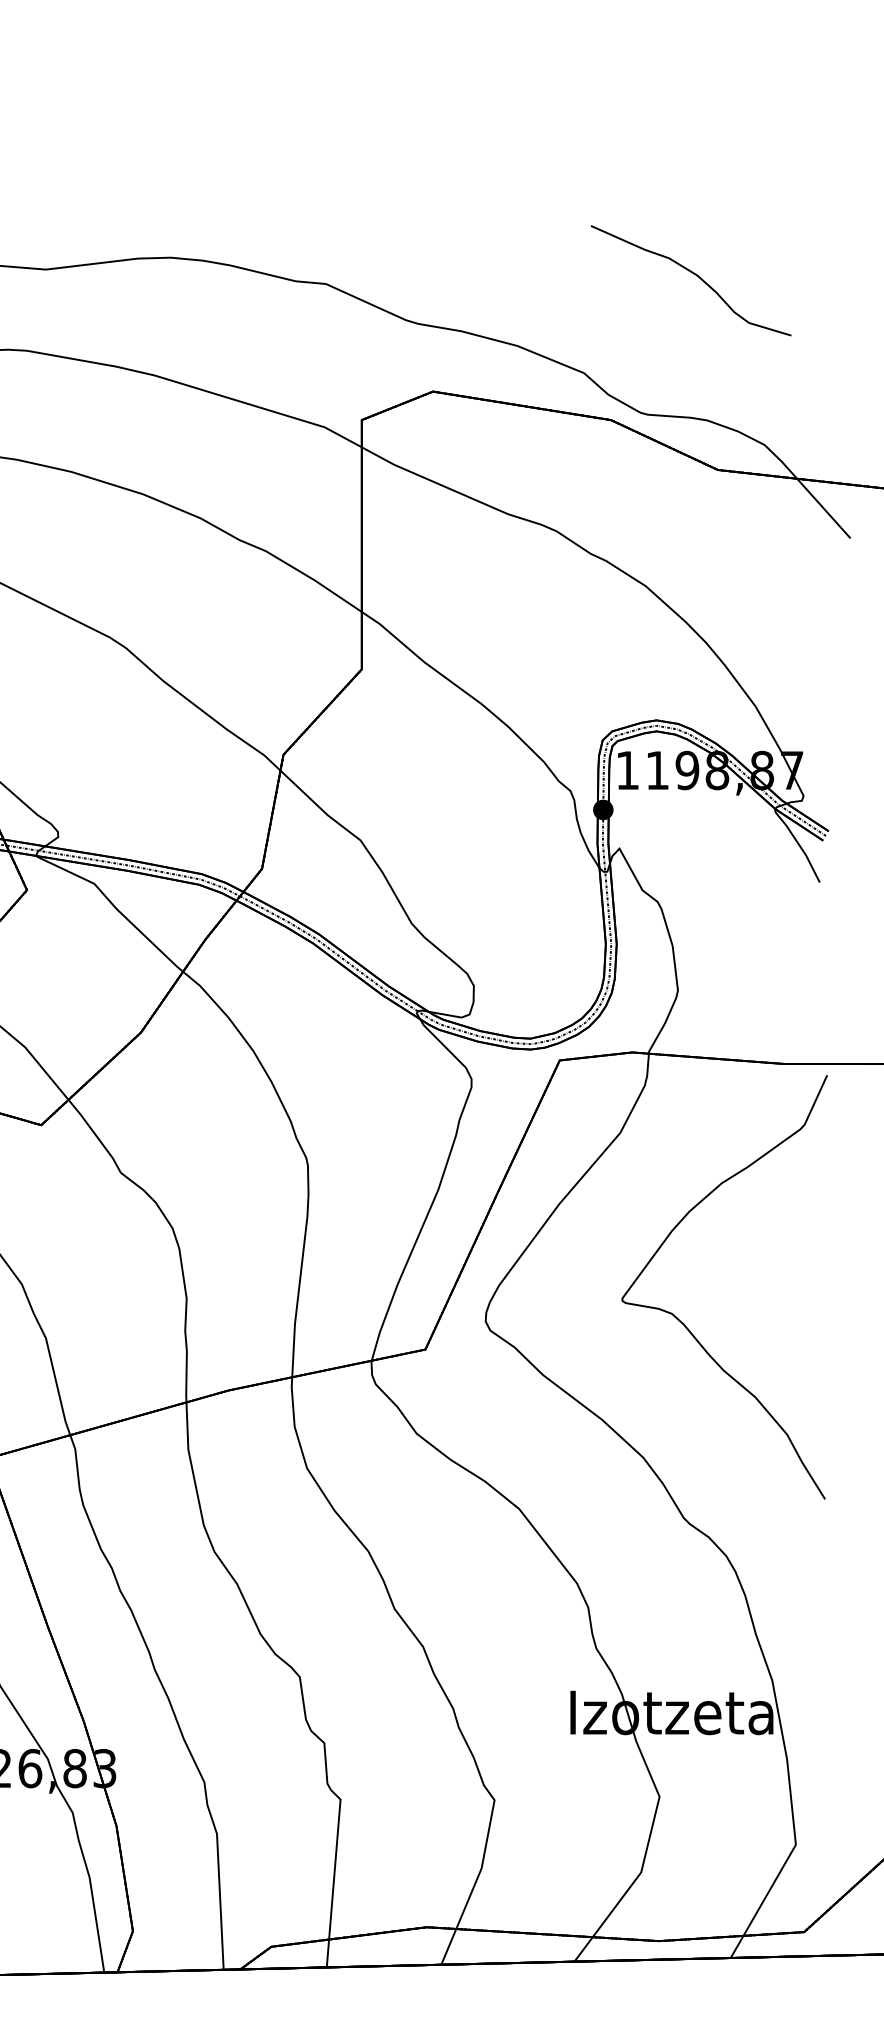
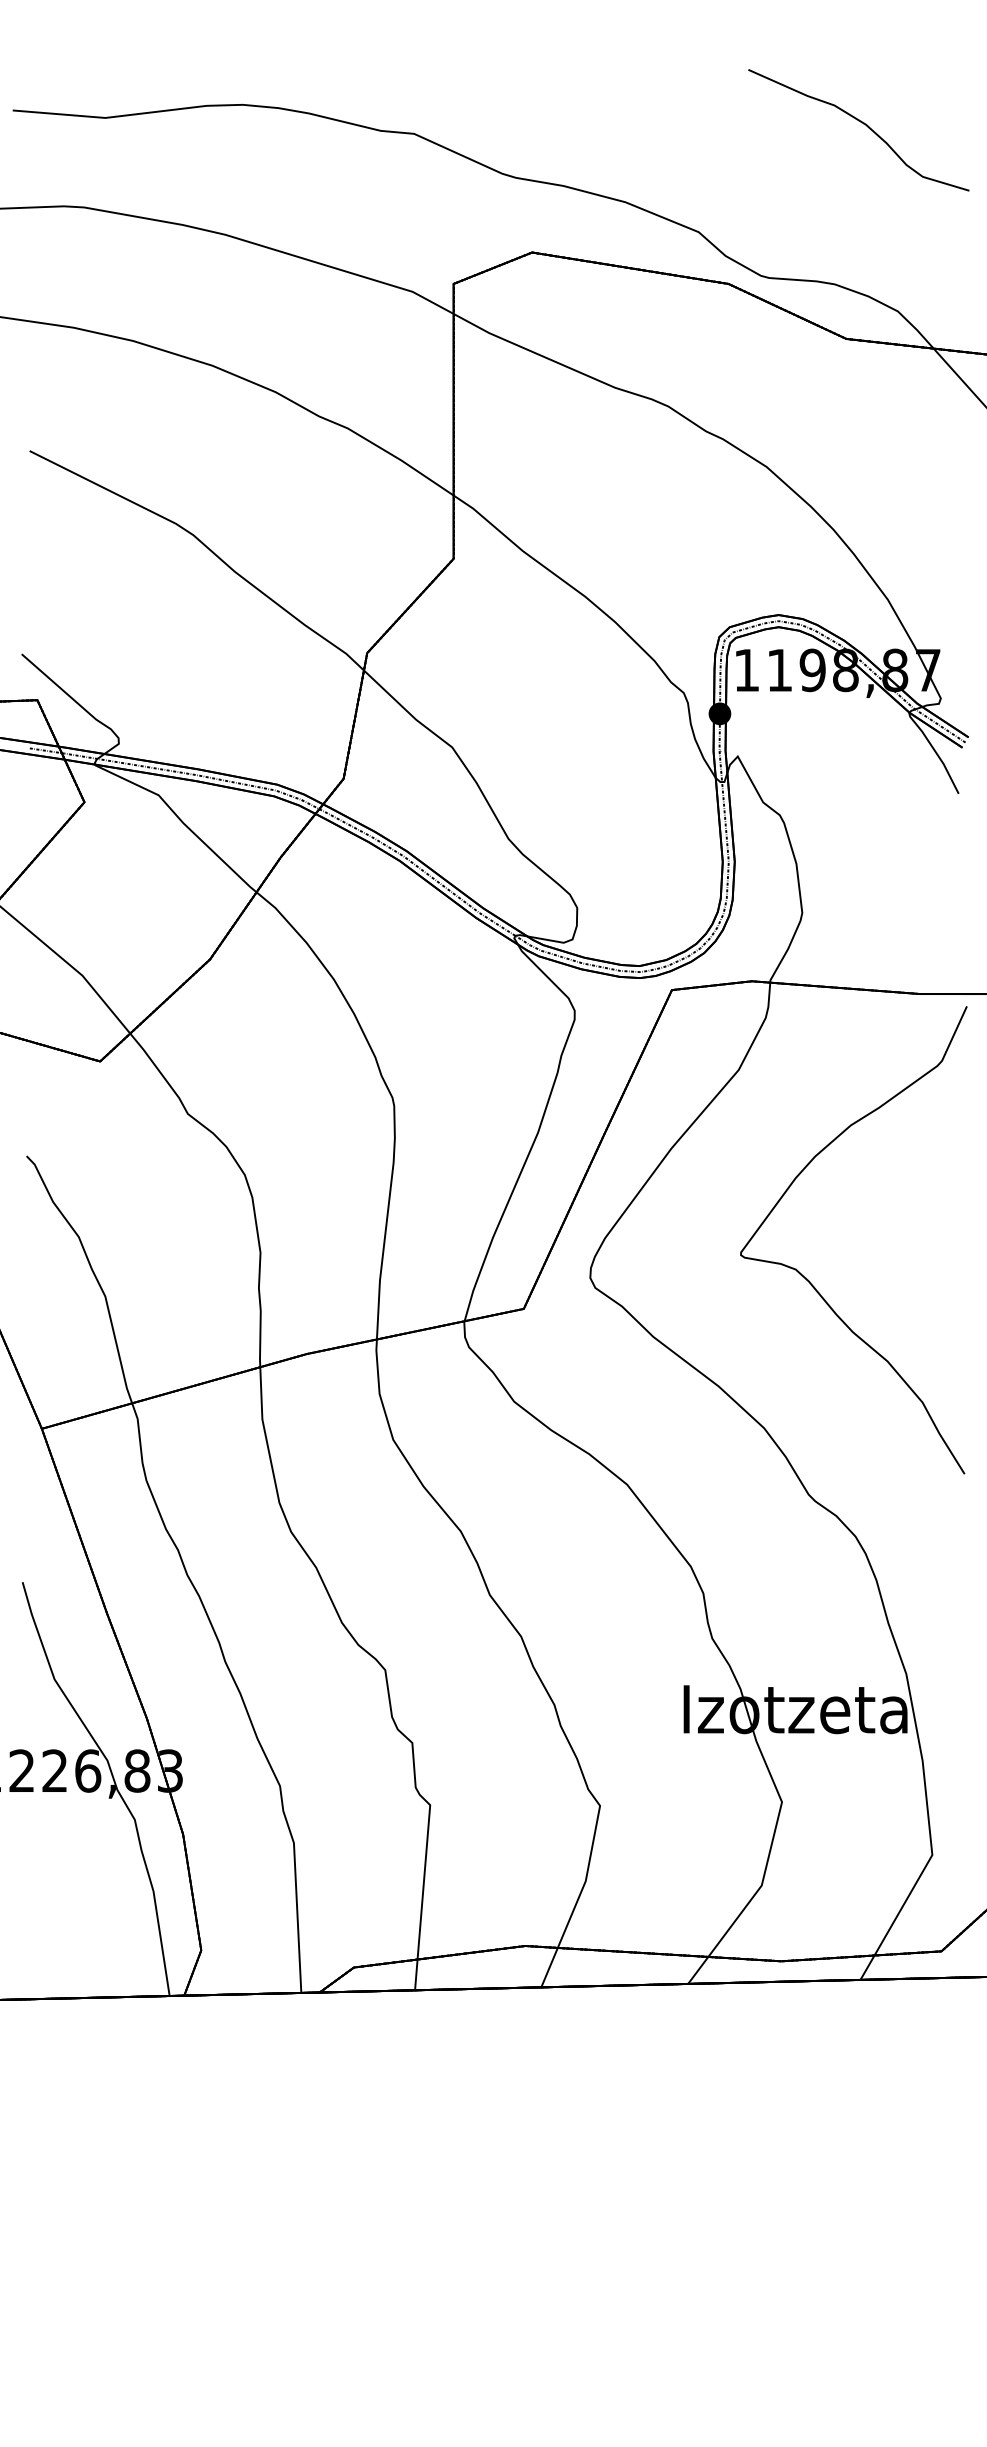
part: (693, 274) -> (861, 123), moved

